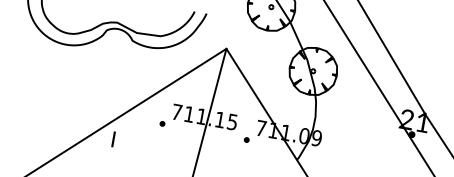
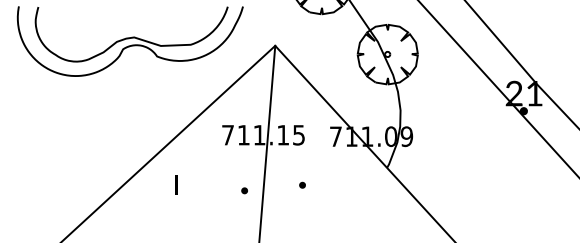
part: (162, 123) -> (244, 190), moved
text: (113, 139) -> (176, 184), moved
part: (246, 139) -> (302, 184), moved

